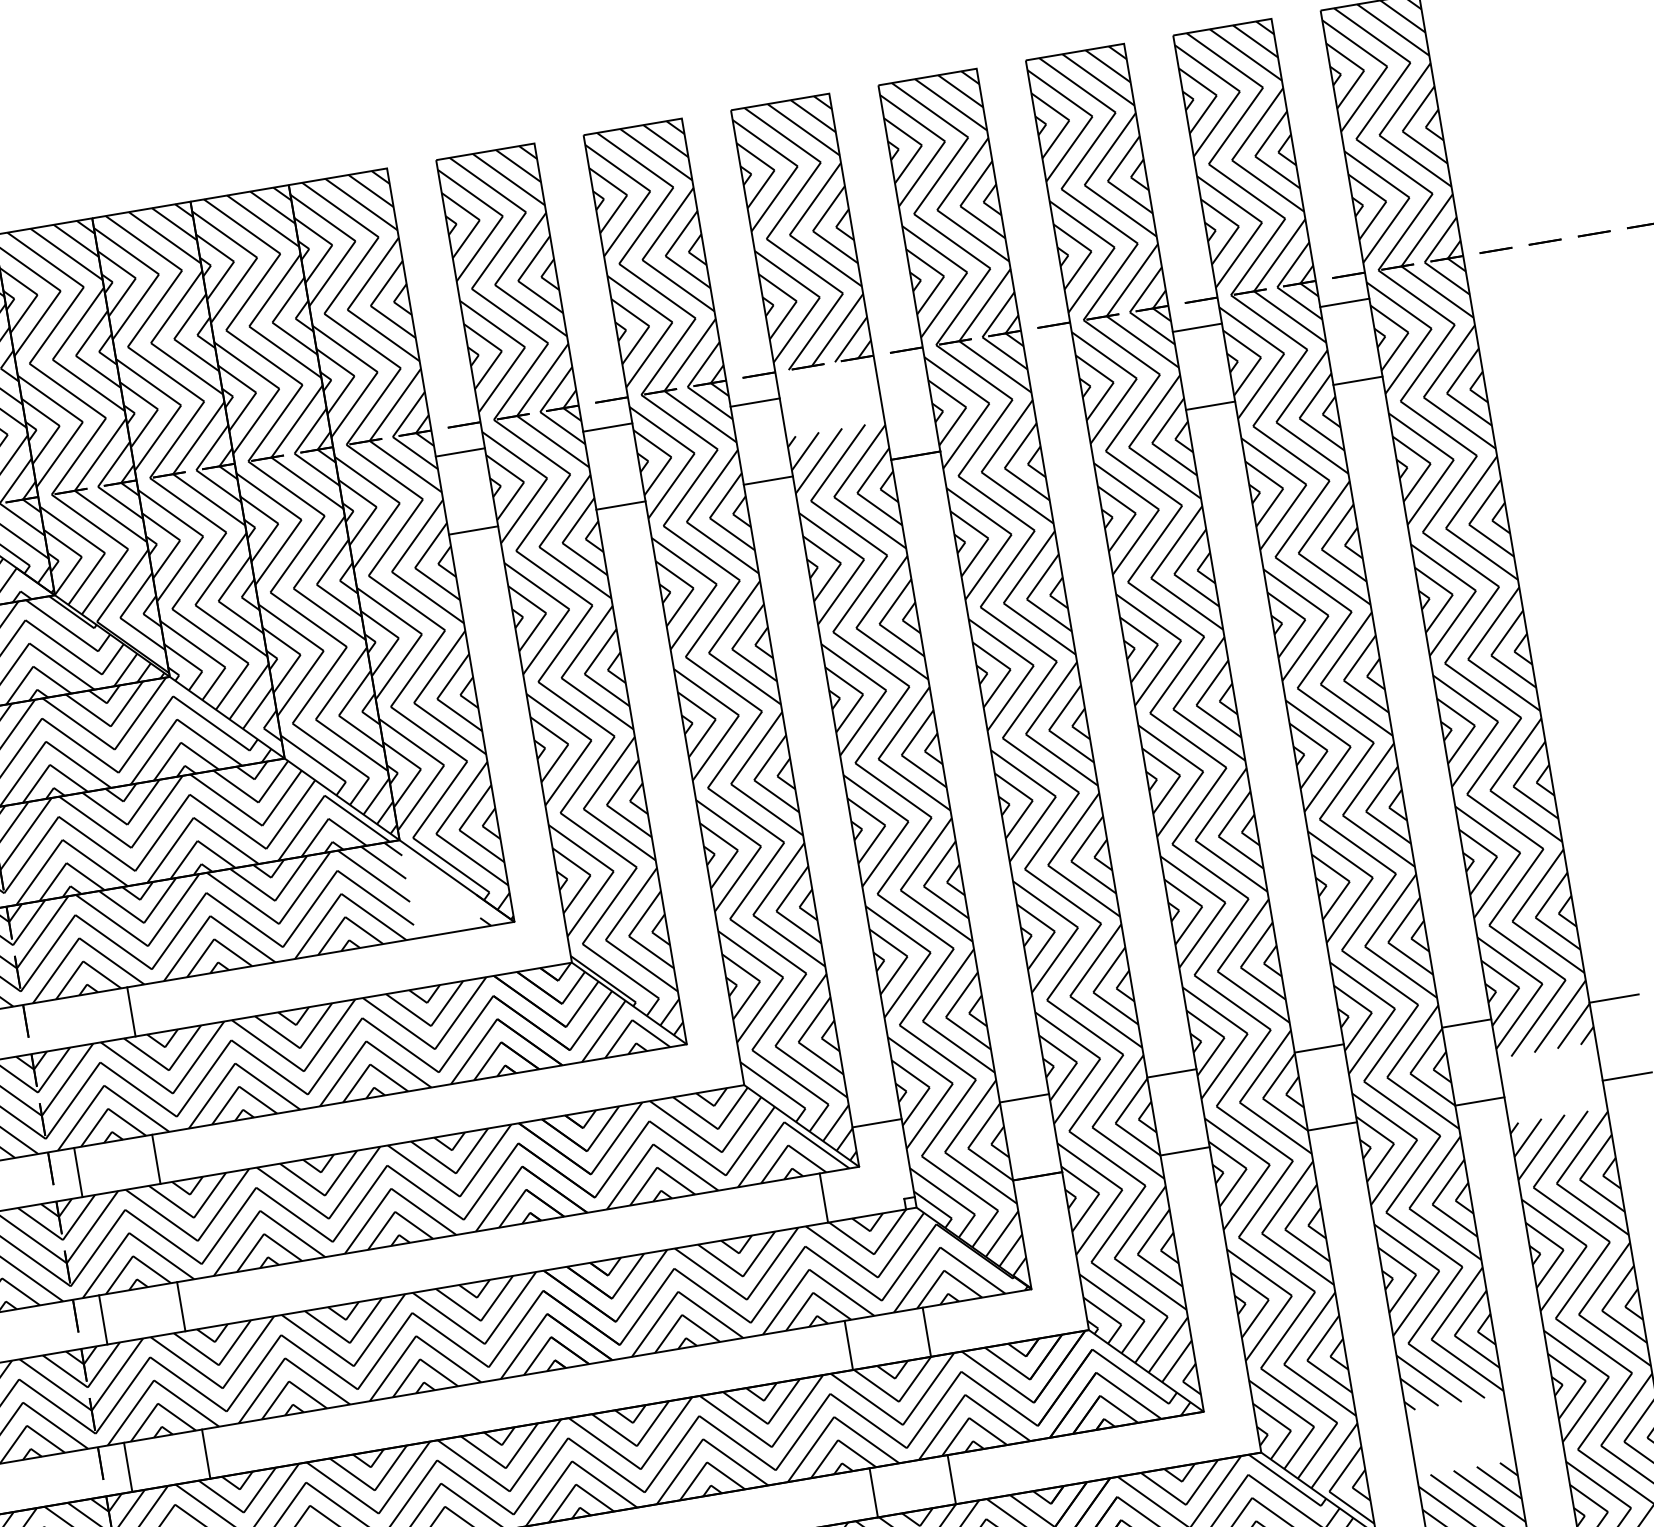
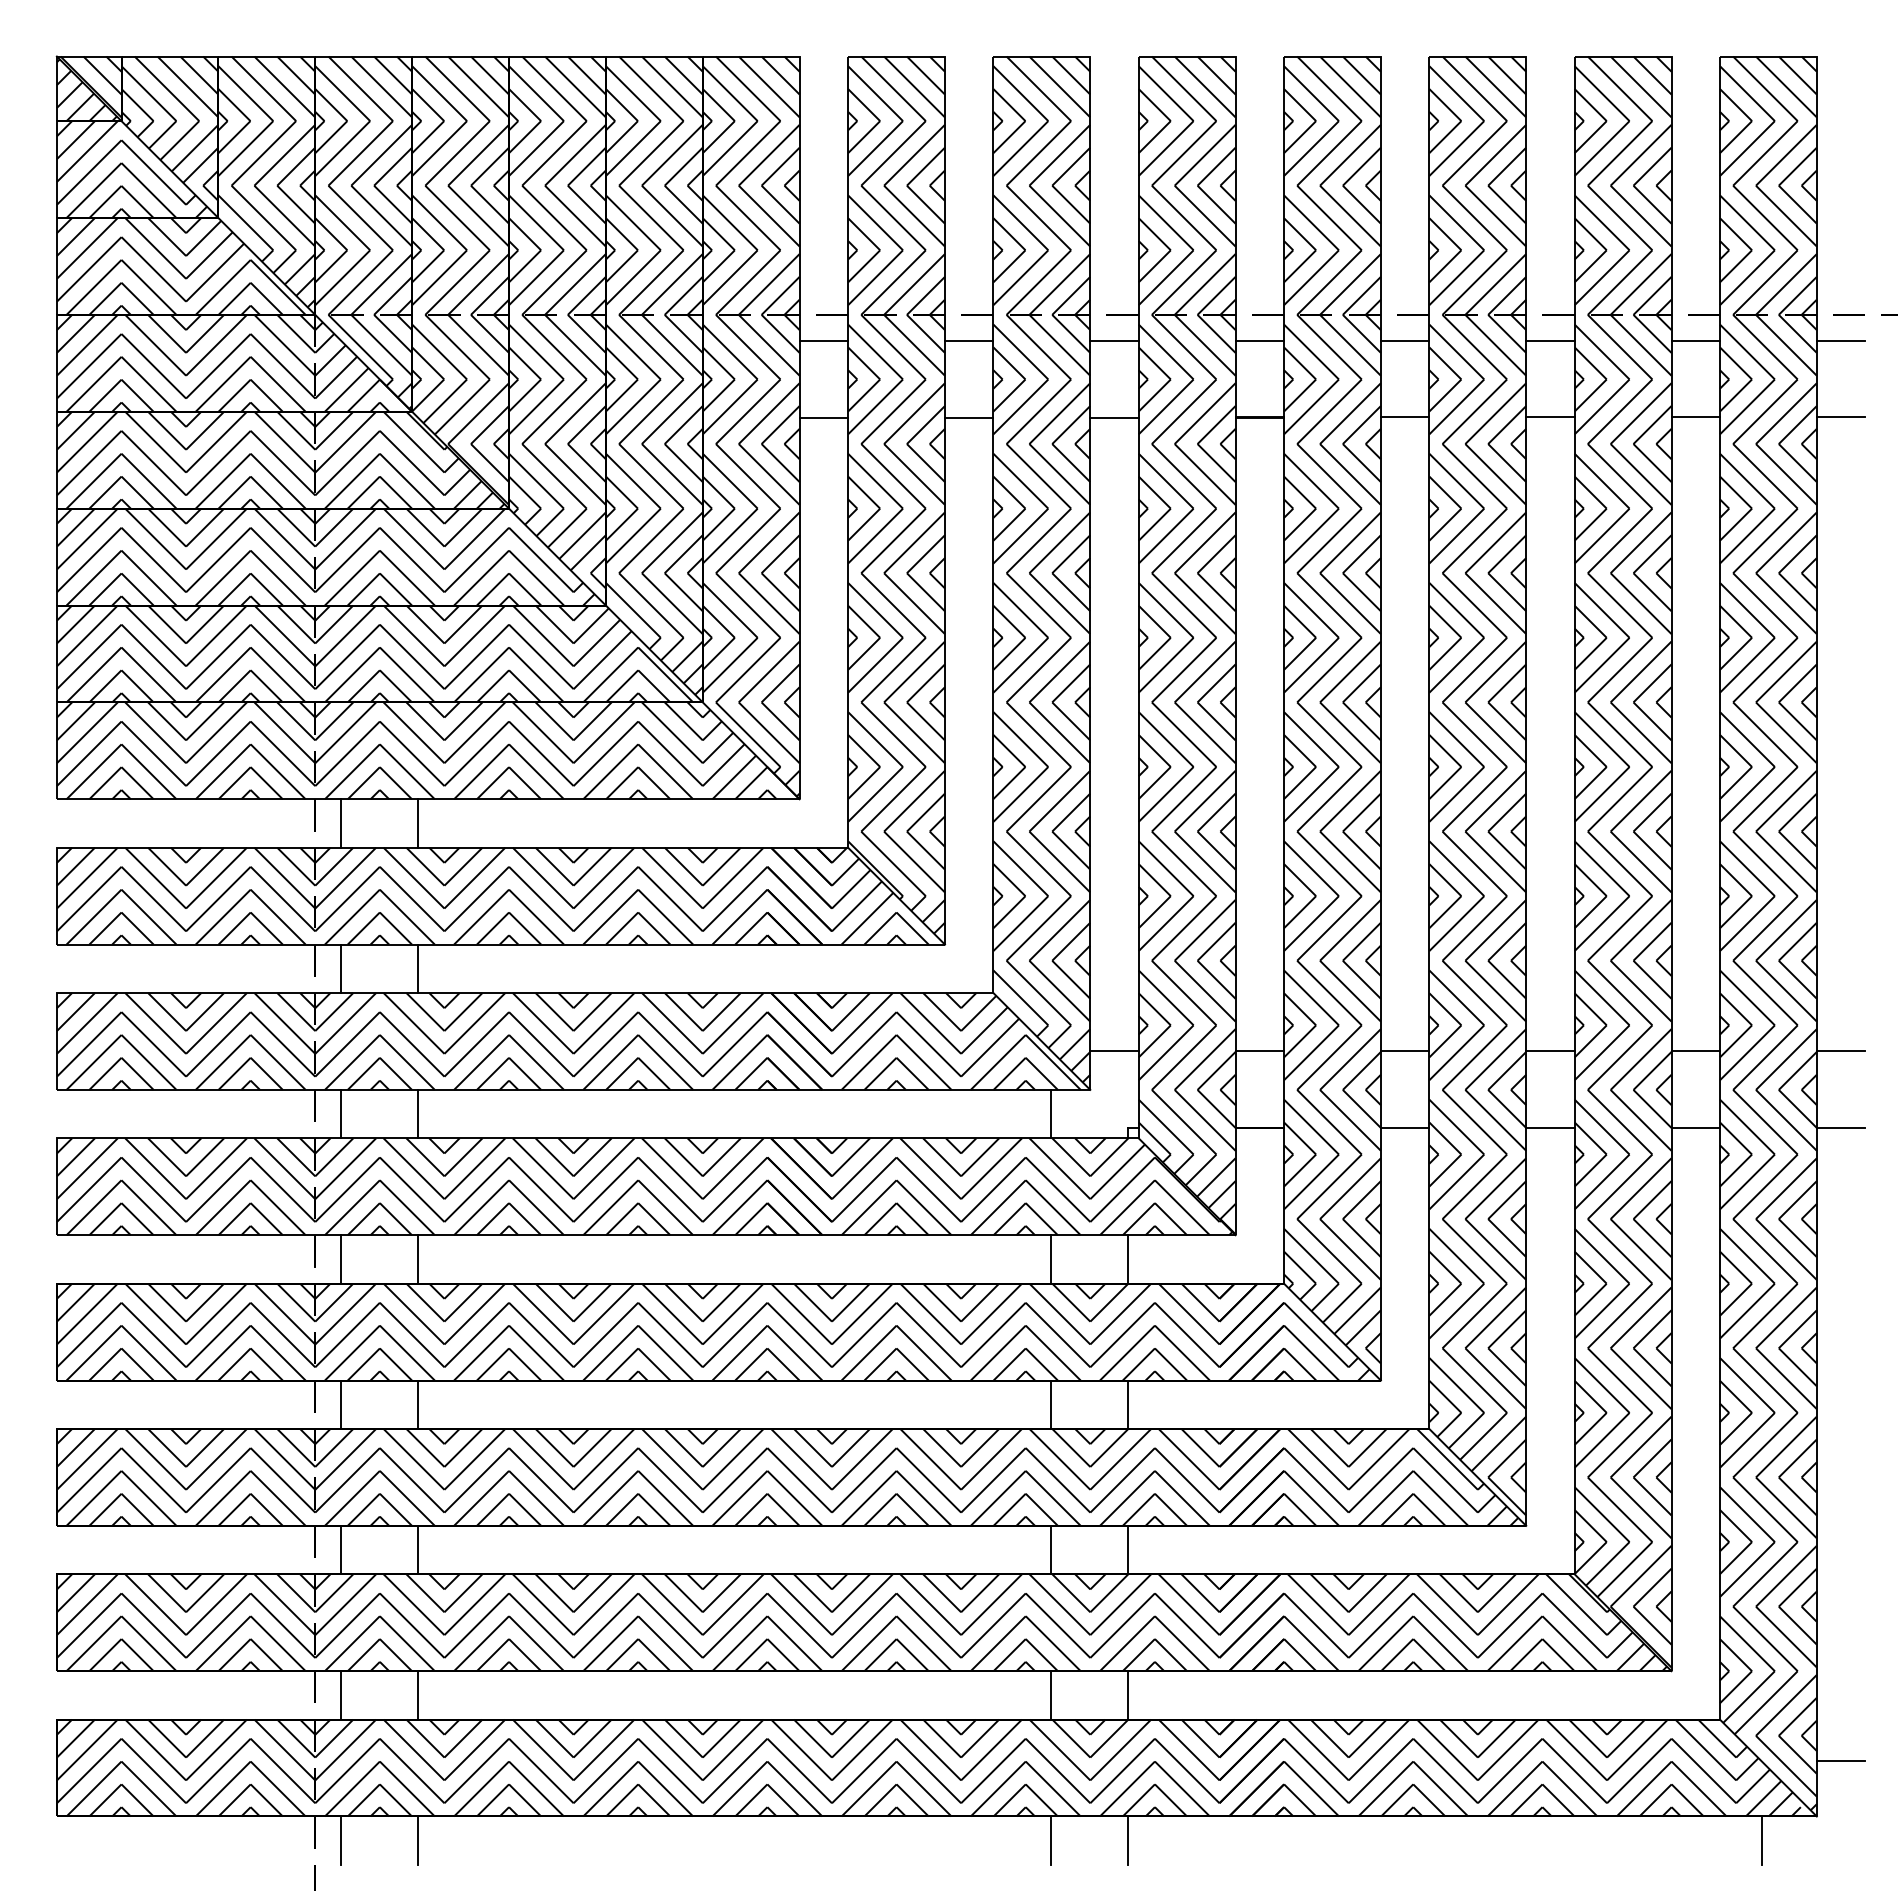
line: (1491, 277) -> (1840, 340), added
line: (1049, 352) -> (1404, 340), added
line: (1504, 356) -> (1840, 417), added
line: (902, 377) -> (1259, 340), added
hatch: (829, 396) -> (1186, 346), added
line: (1062, 430) -> (1404, 417), added
hatch: (440, 887) -> (734, 754), added
line: (52, 1025) -> (340, 823), added
hatch: (1551, 1082) -> (1767, 1121), added
hatch: (1459, 1435) -> (1622, 1444), added

